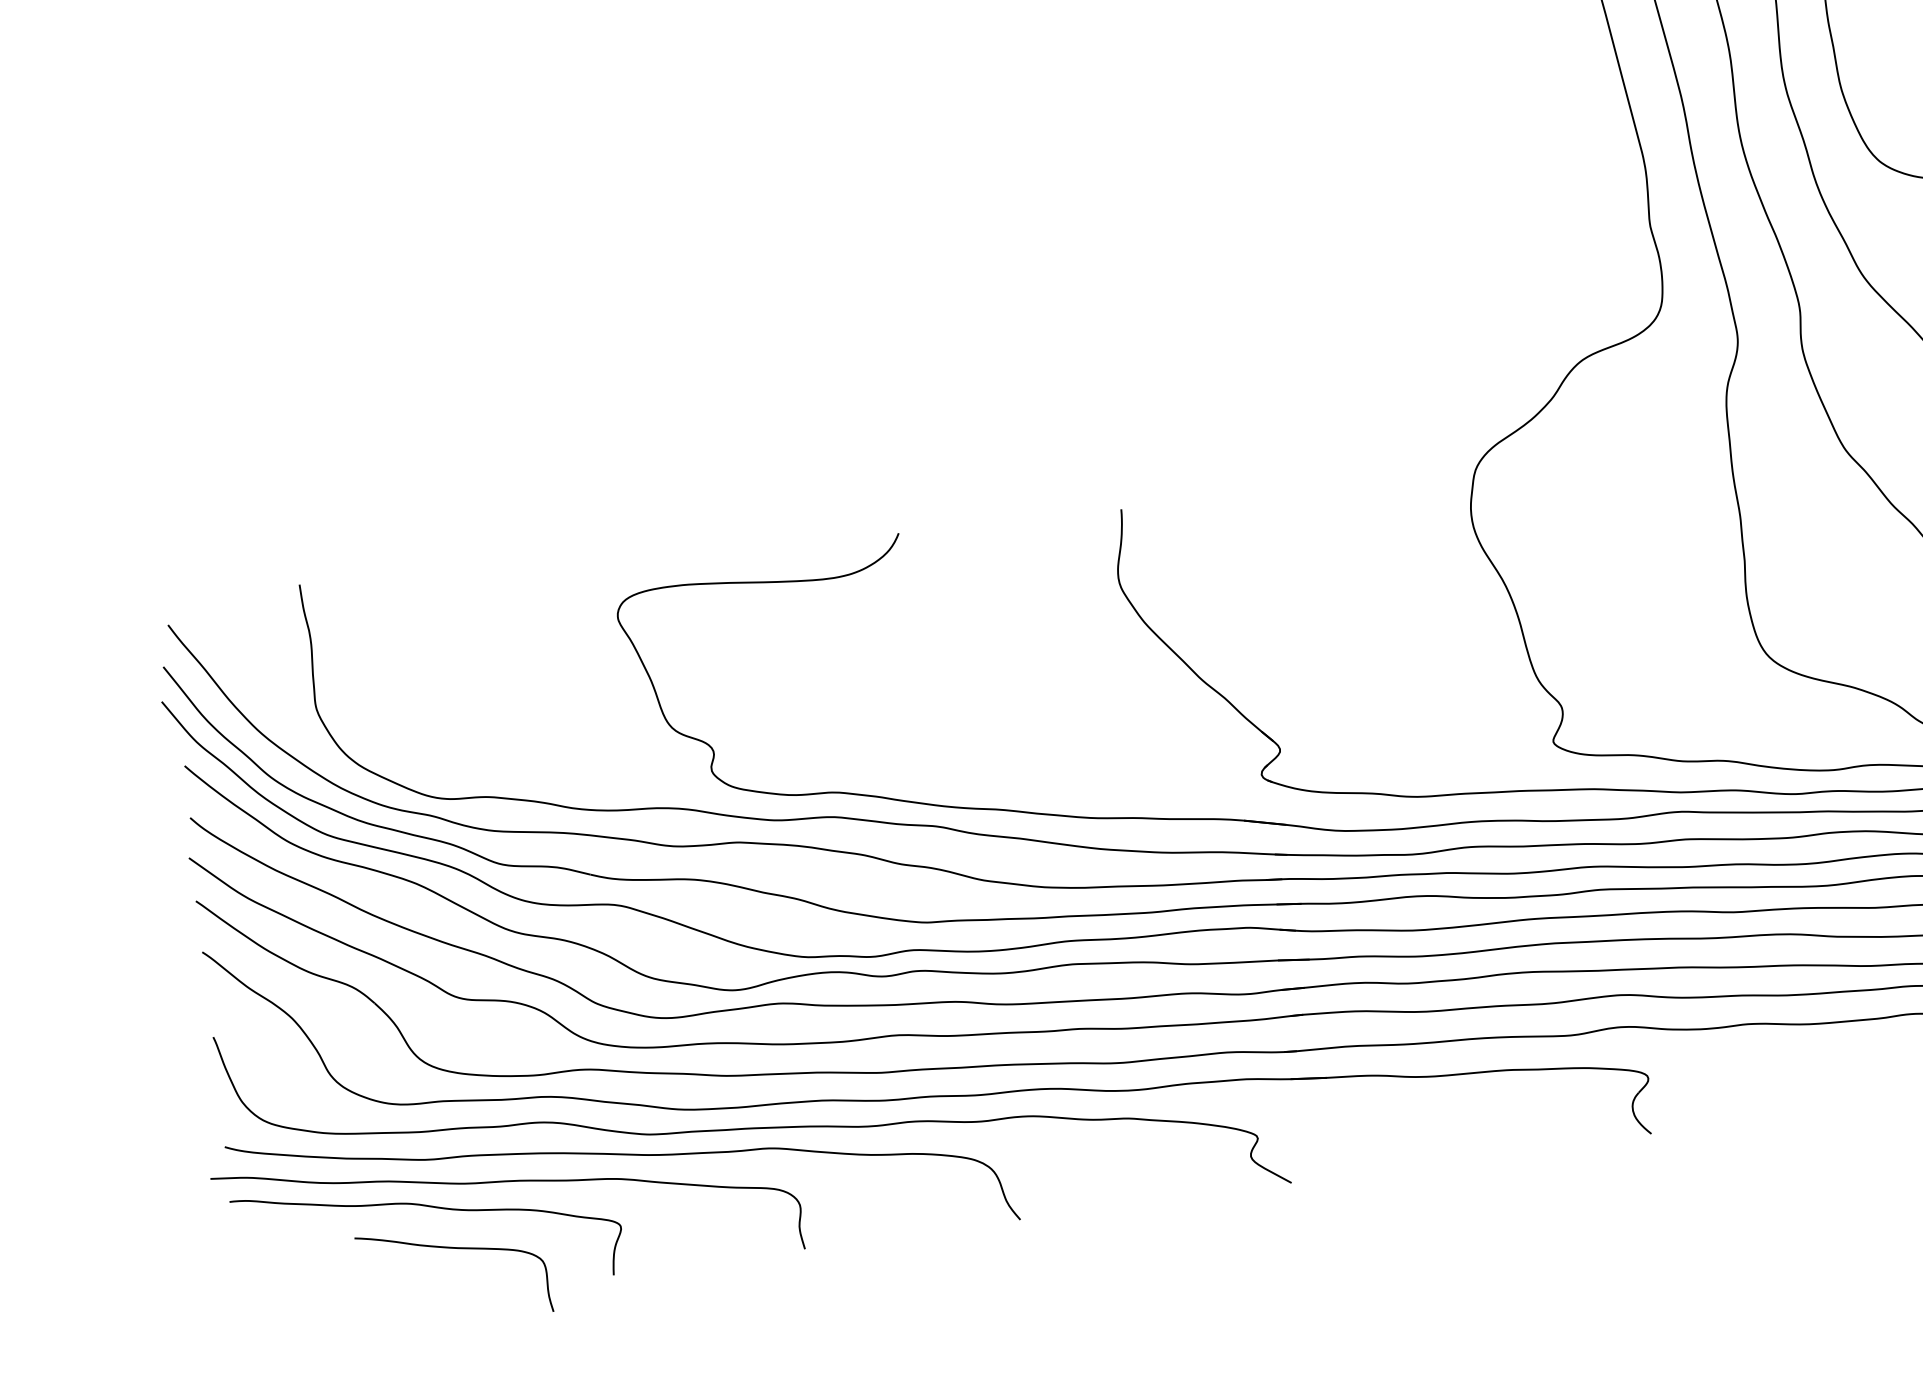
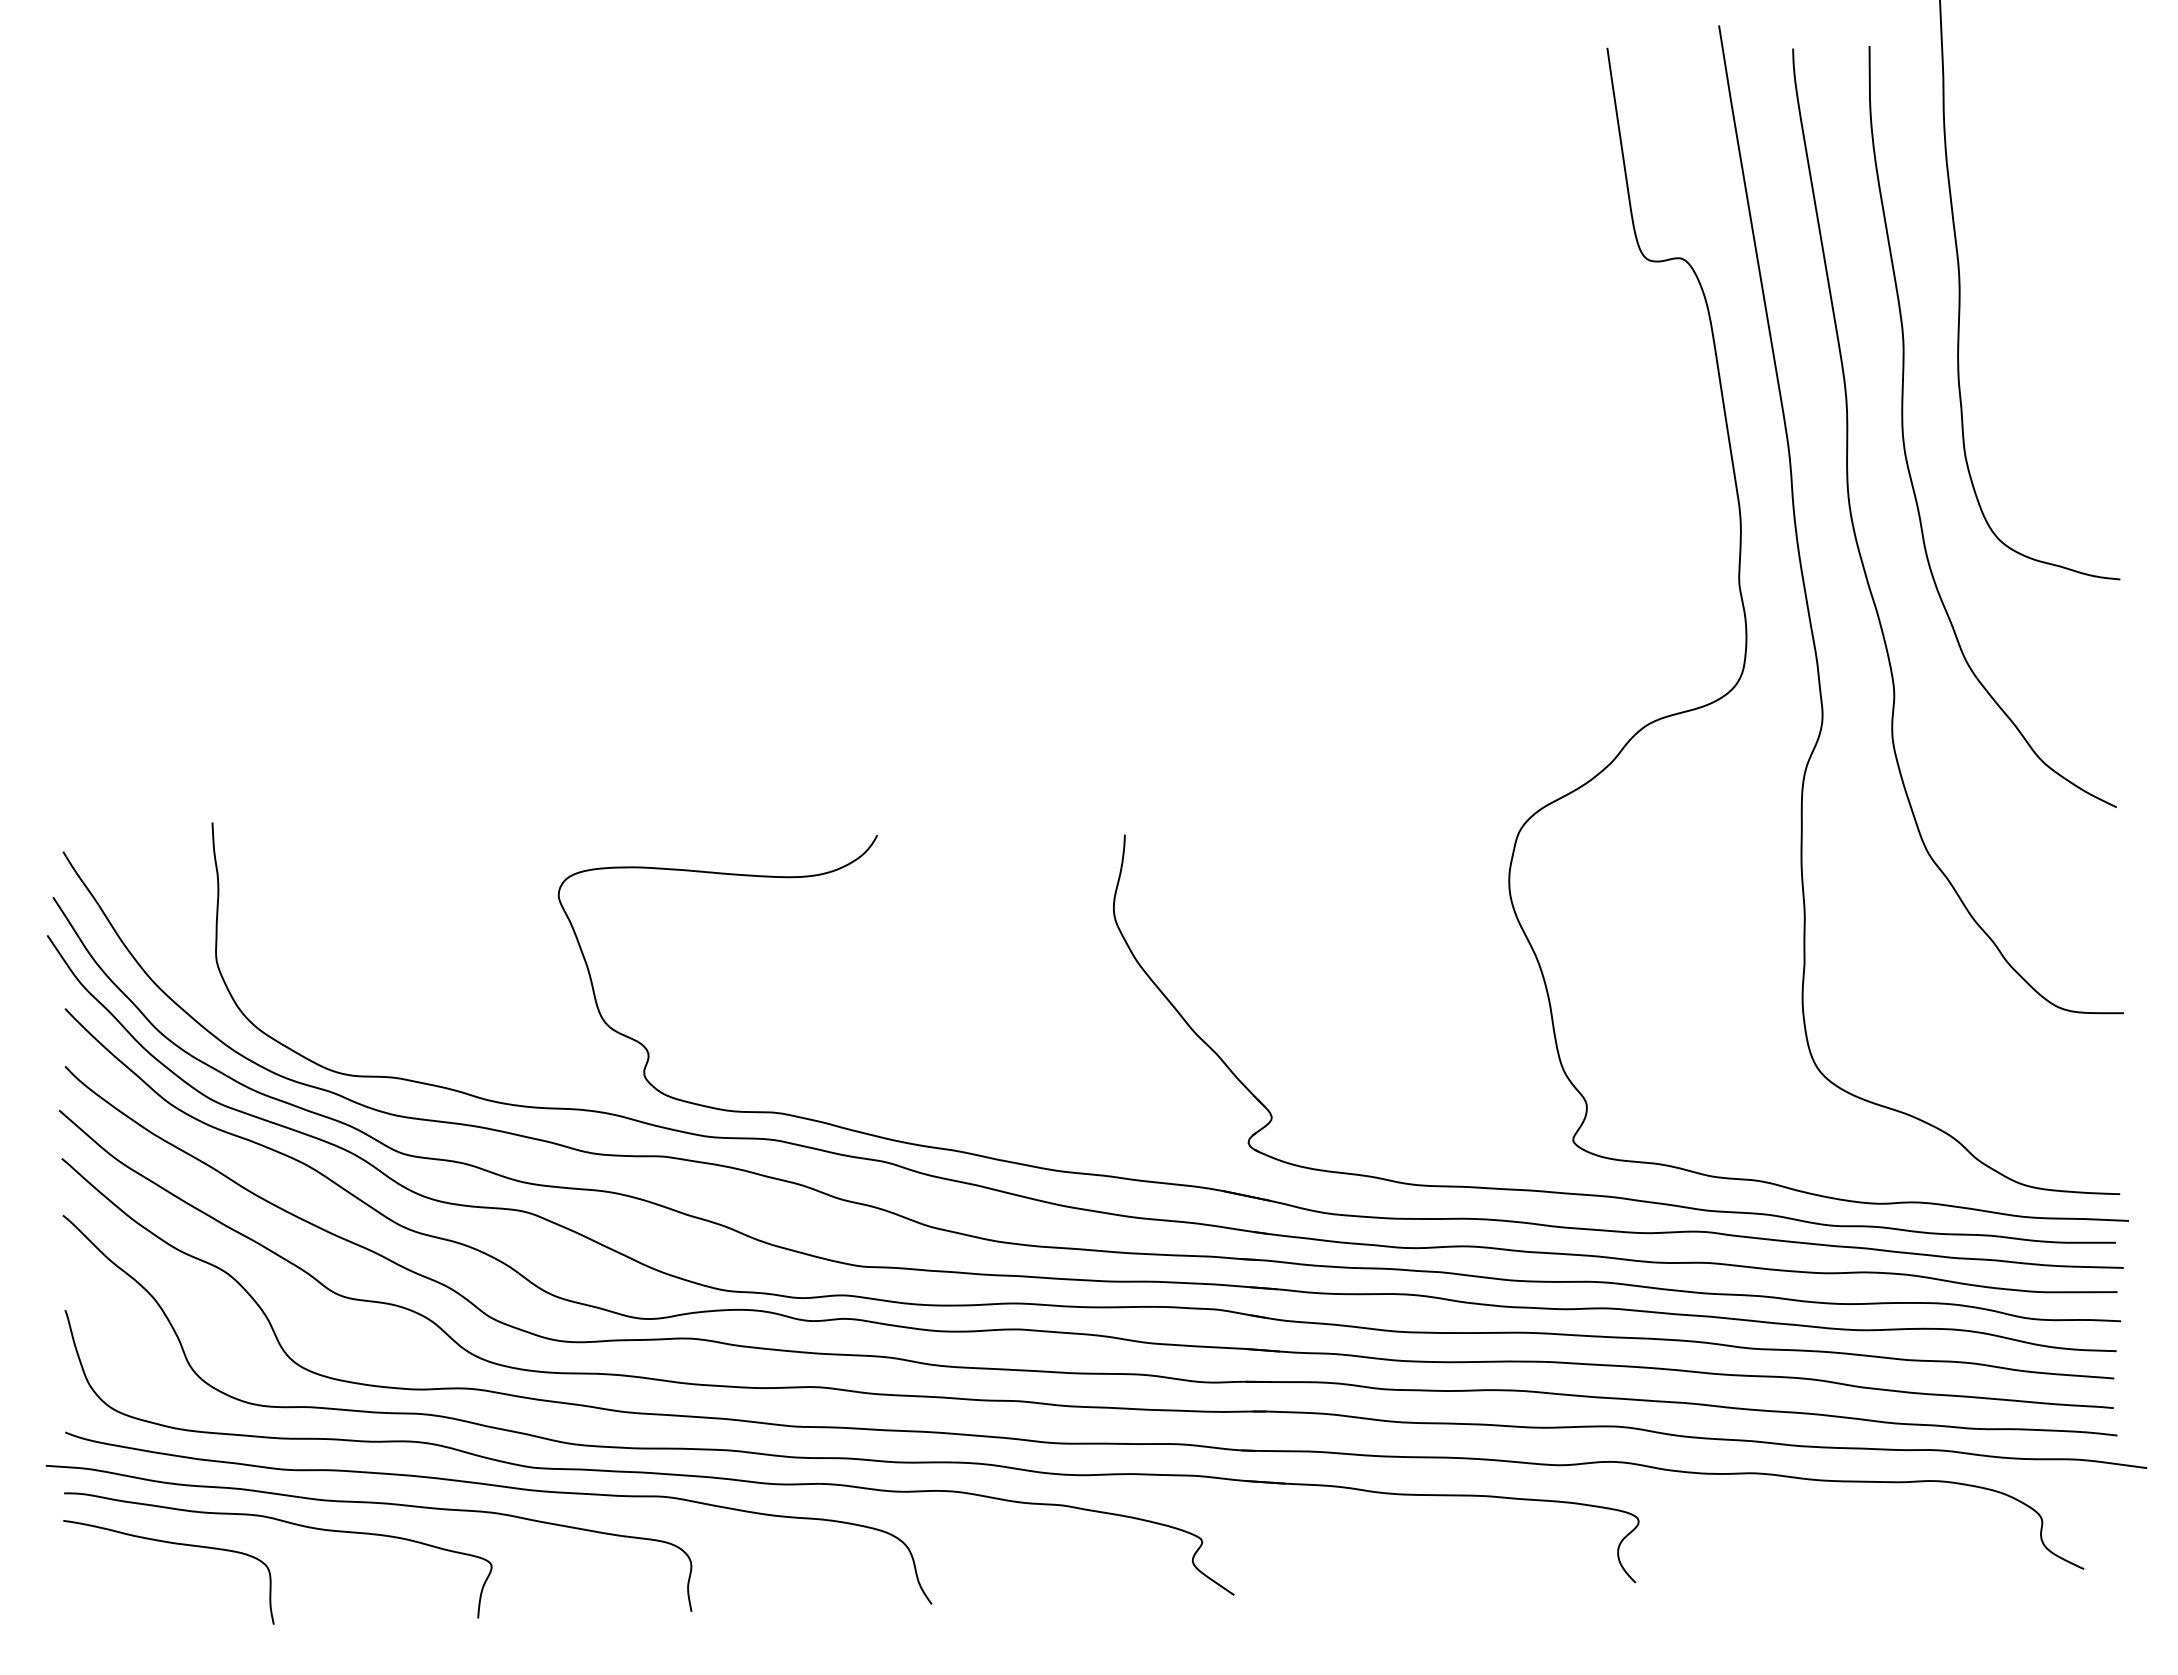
curve: (456, 1249) -> (174, 1544), moved

